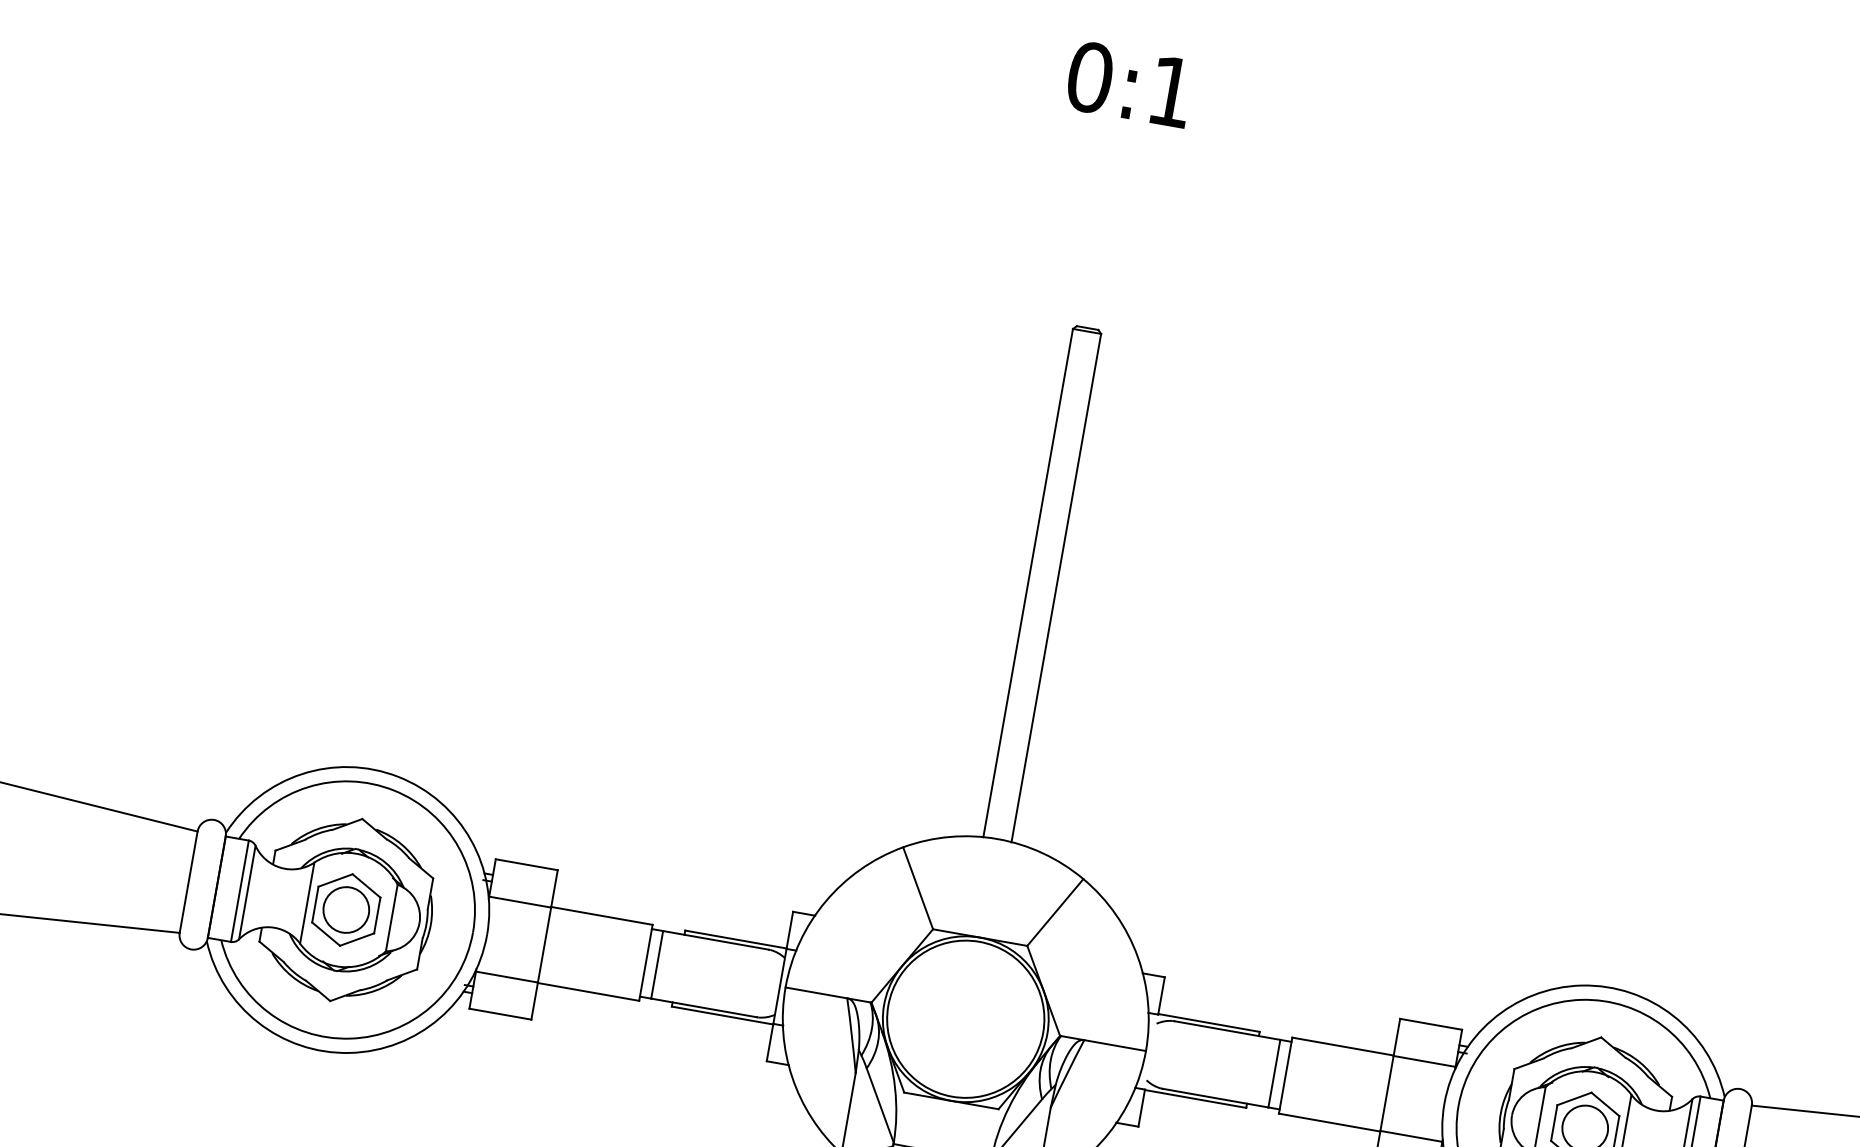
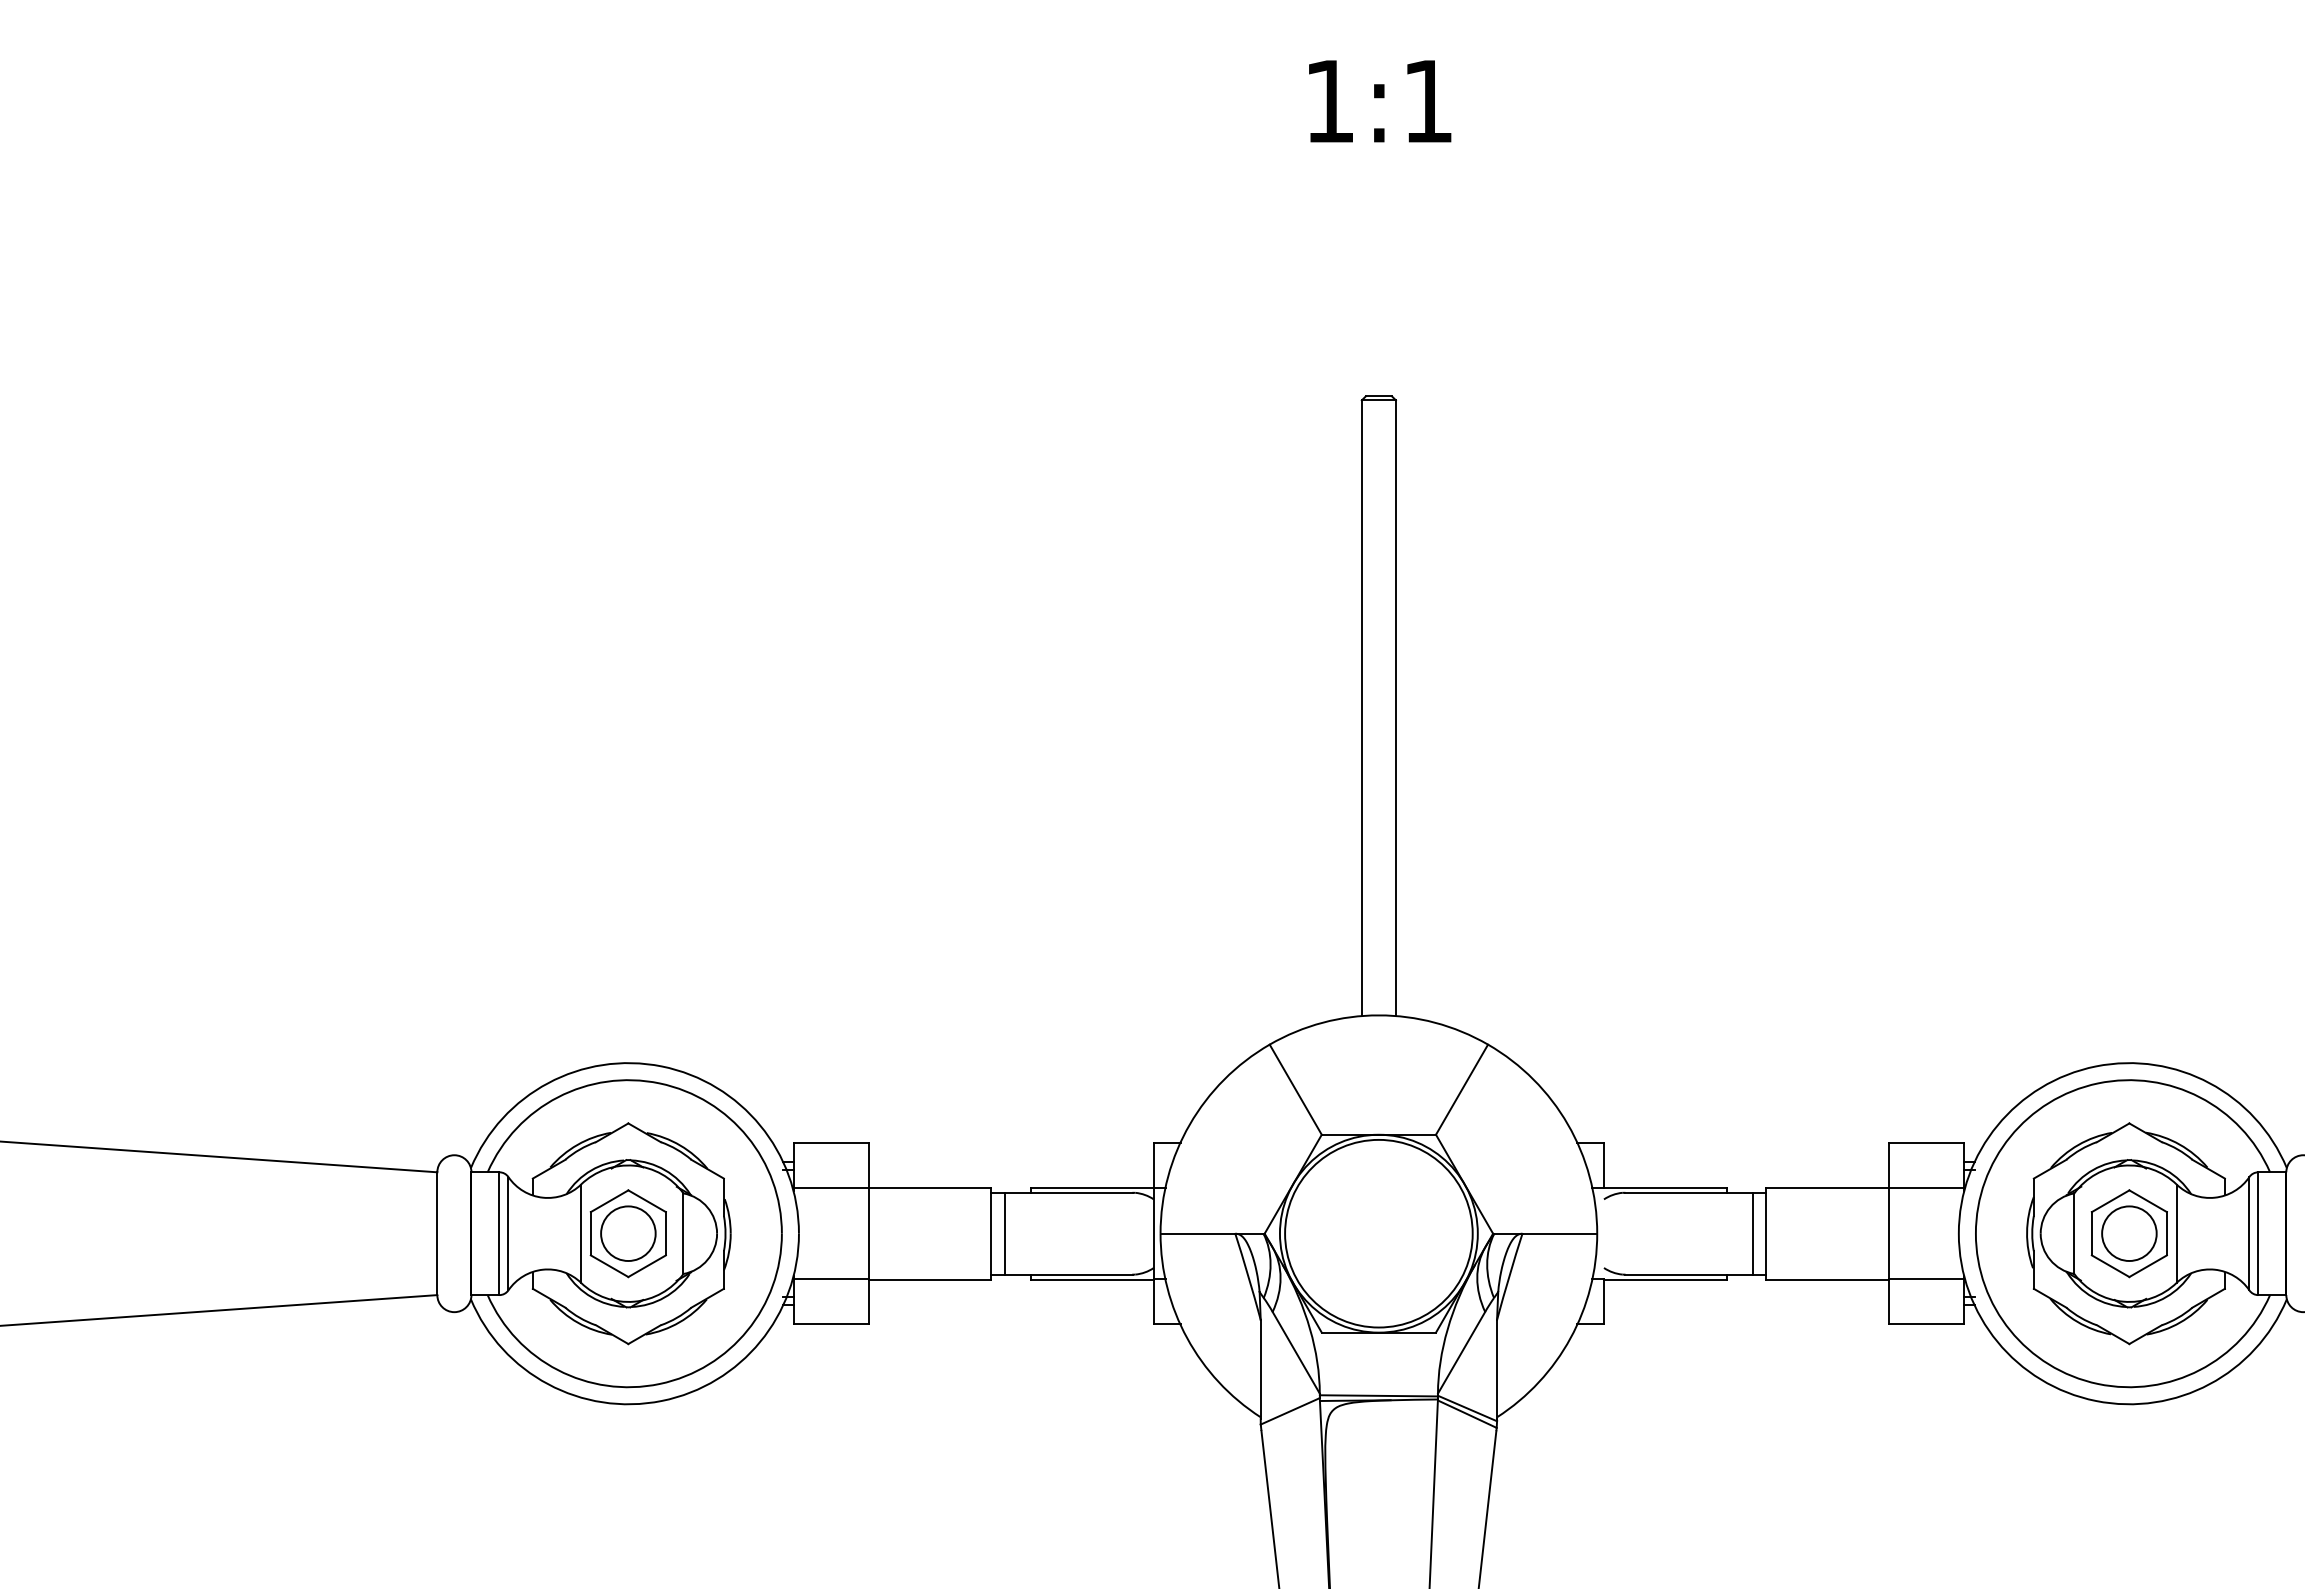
text: (1089, 77) -> (1329, 101), 0:1 -> 1:1

